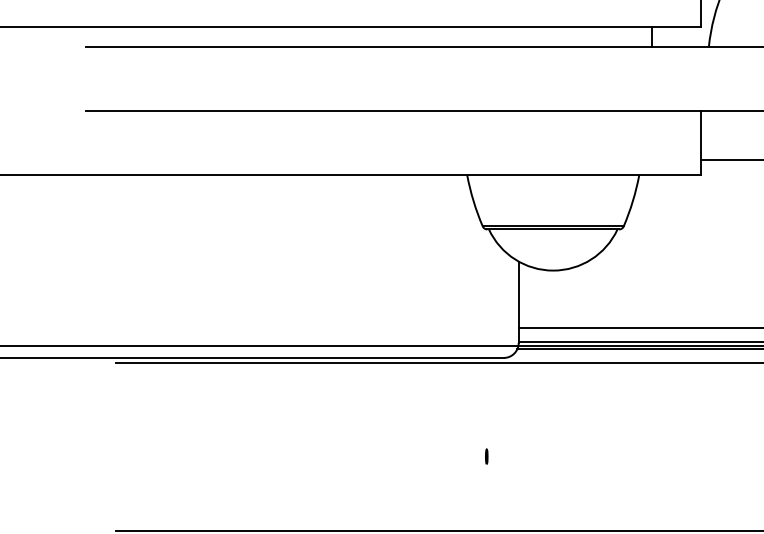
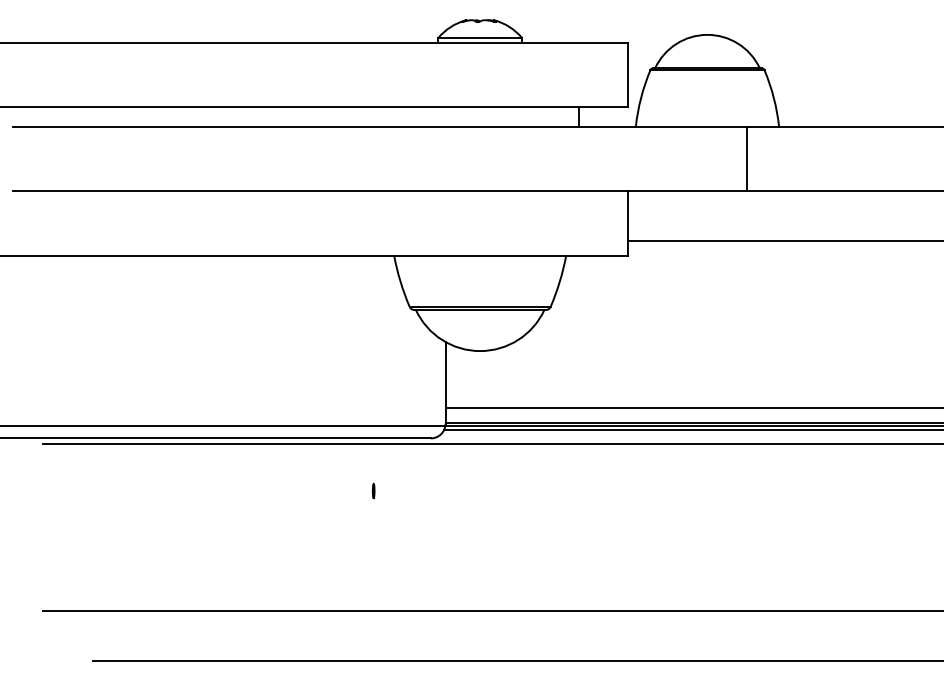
line: (486, 456) -> (373, 490), moved

